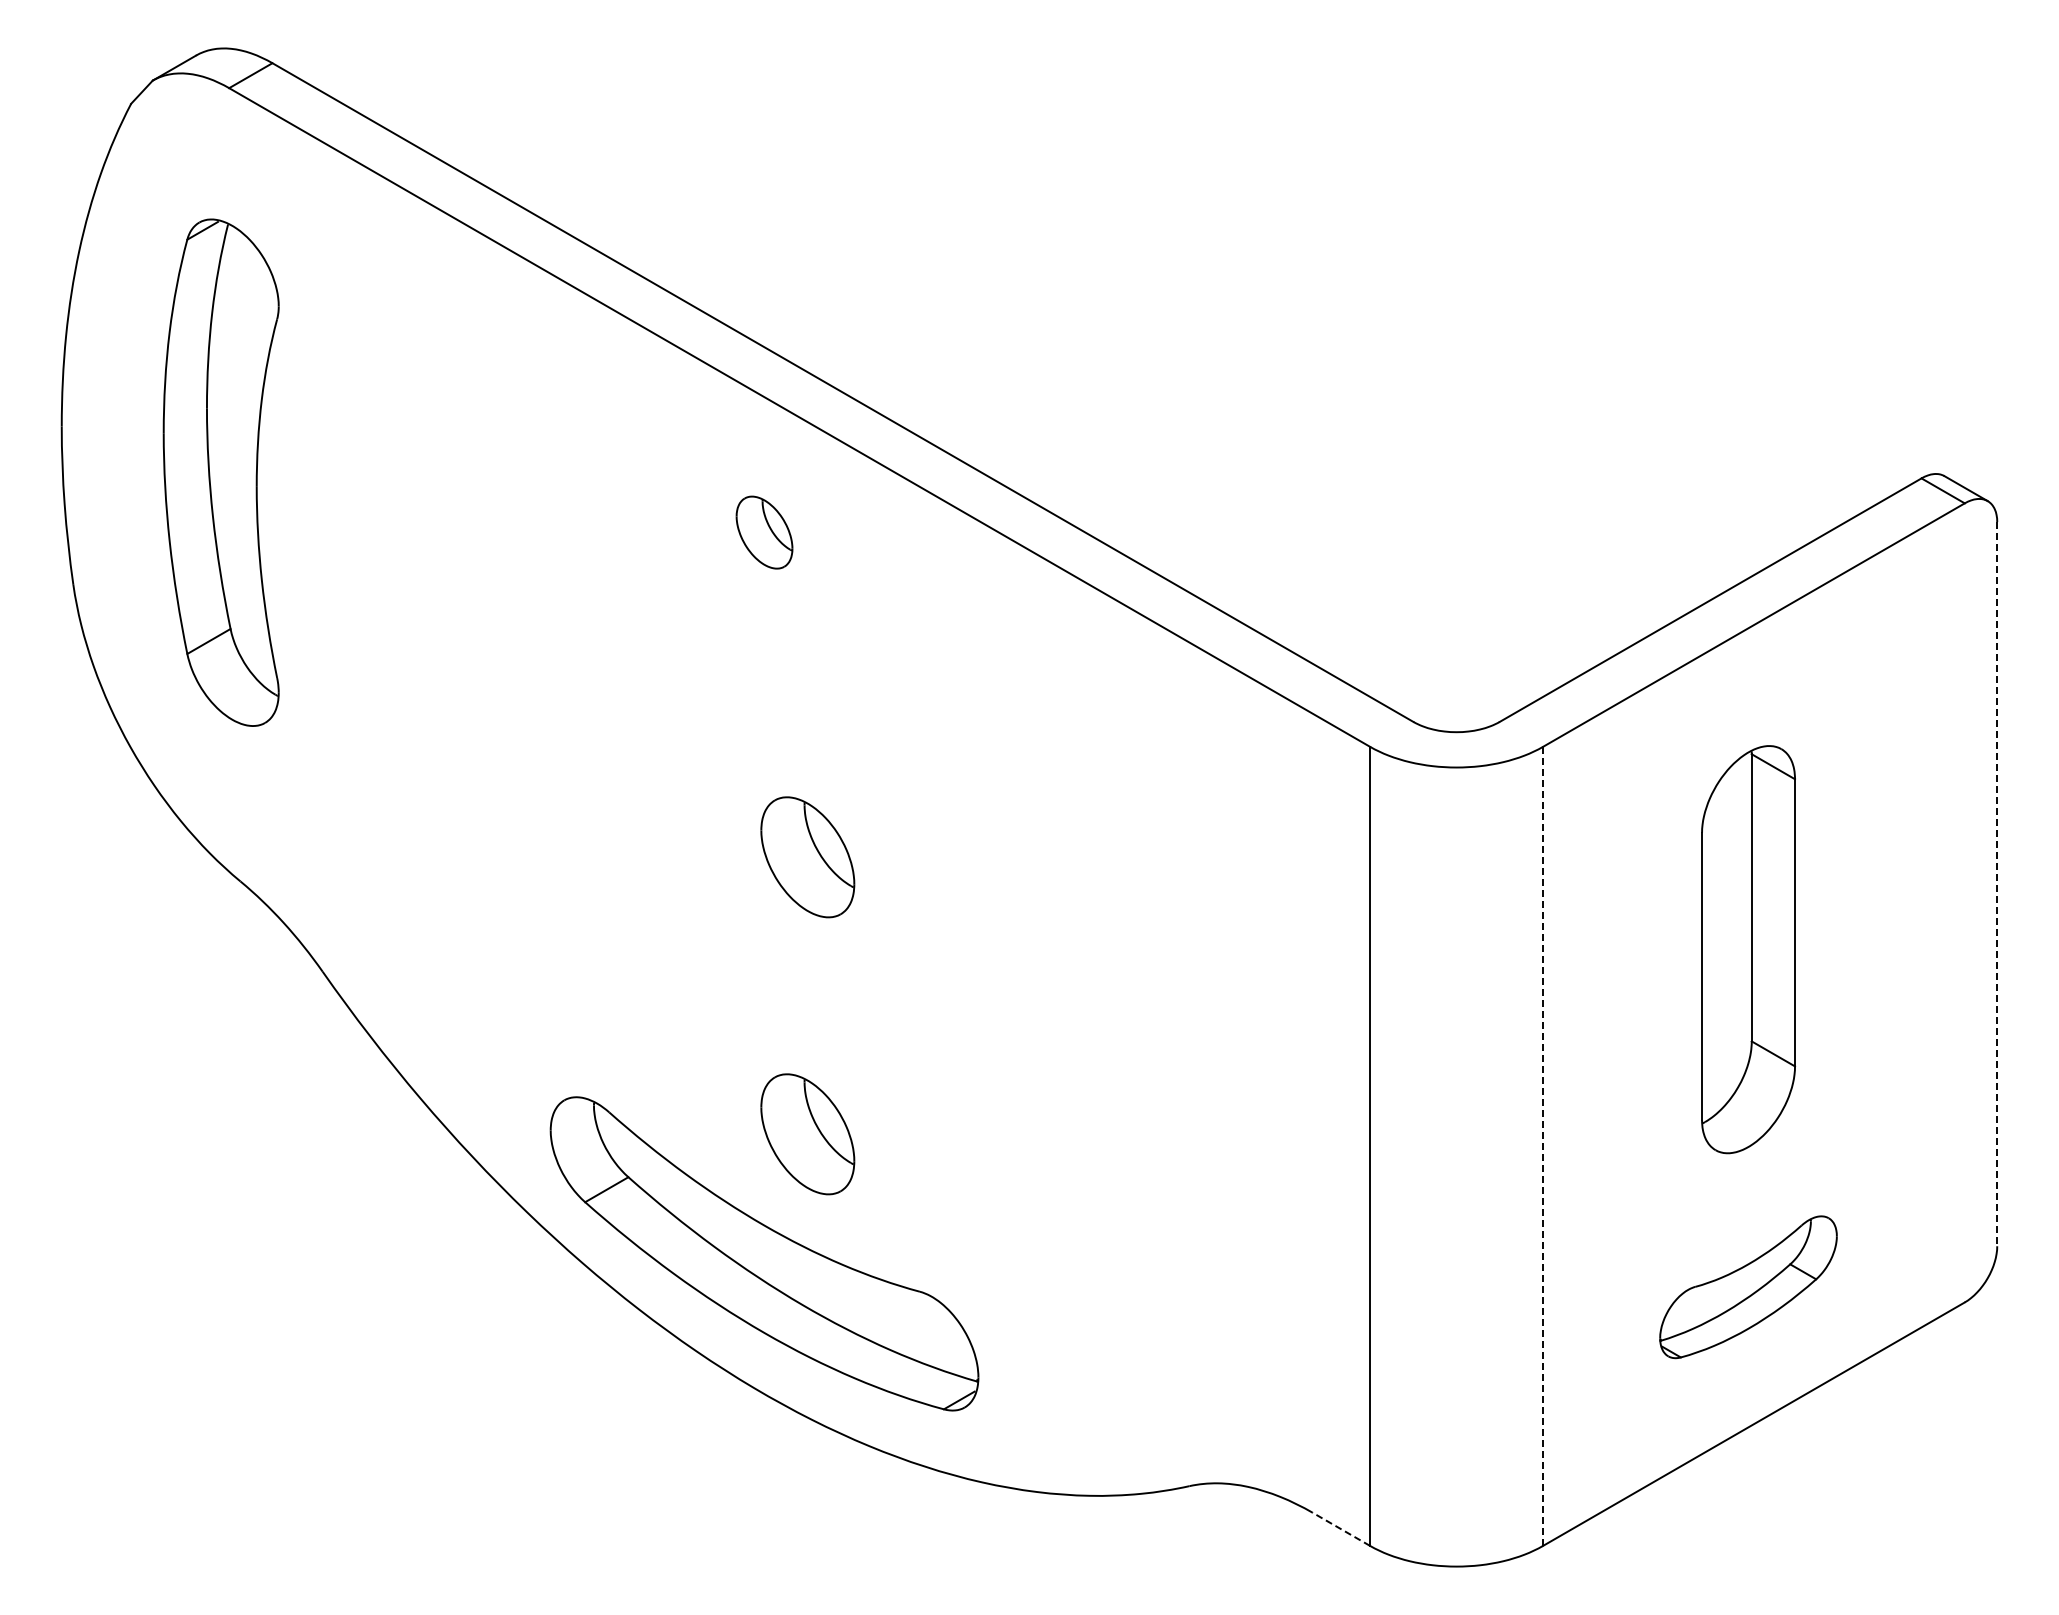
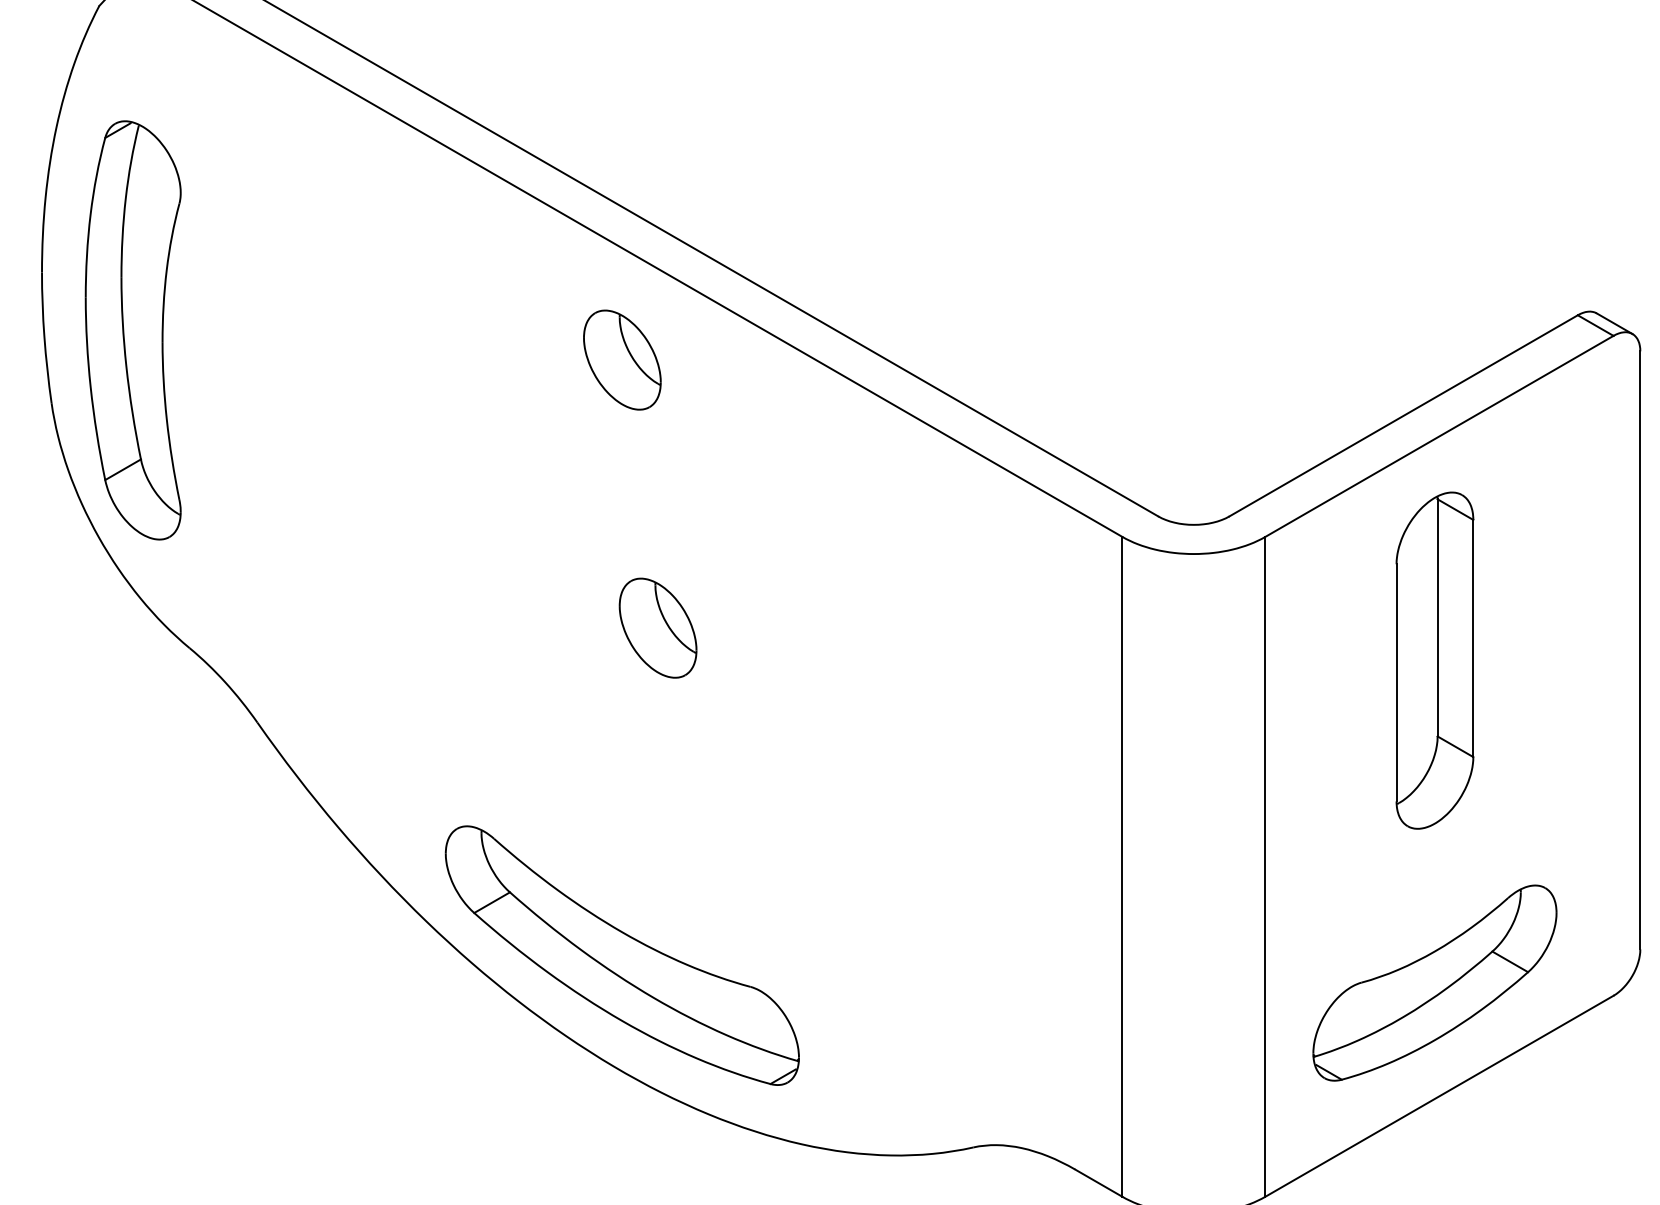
part: (220, 472) -> (132, 330), moved
part: (764, 532) -> (622, 359), size x1.67
line: (1997, 884) -> (1640, 650), dashed -> solid
part: (1748, 949) -> (1434, 660), moved
part: (807, 1134) -> (657, 857), removed
line: (1543, 1146) -> (1265, 866), dashed -> solid
part: (1748, 1287) -> (1434, 983), size x1.67
line: (1340, 1529) -> (1097, 1183), dashed -> solid

